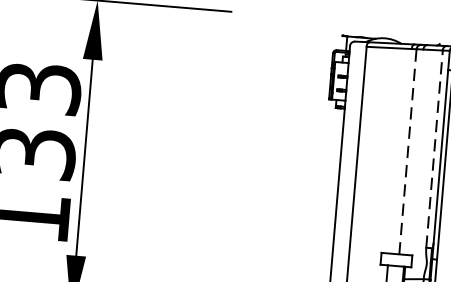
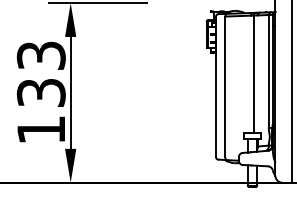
line: (434, 147) -> (268, 70), dashed -> solid
line: (407, 152) -> (253, 74), dashed -> solid

